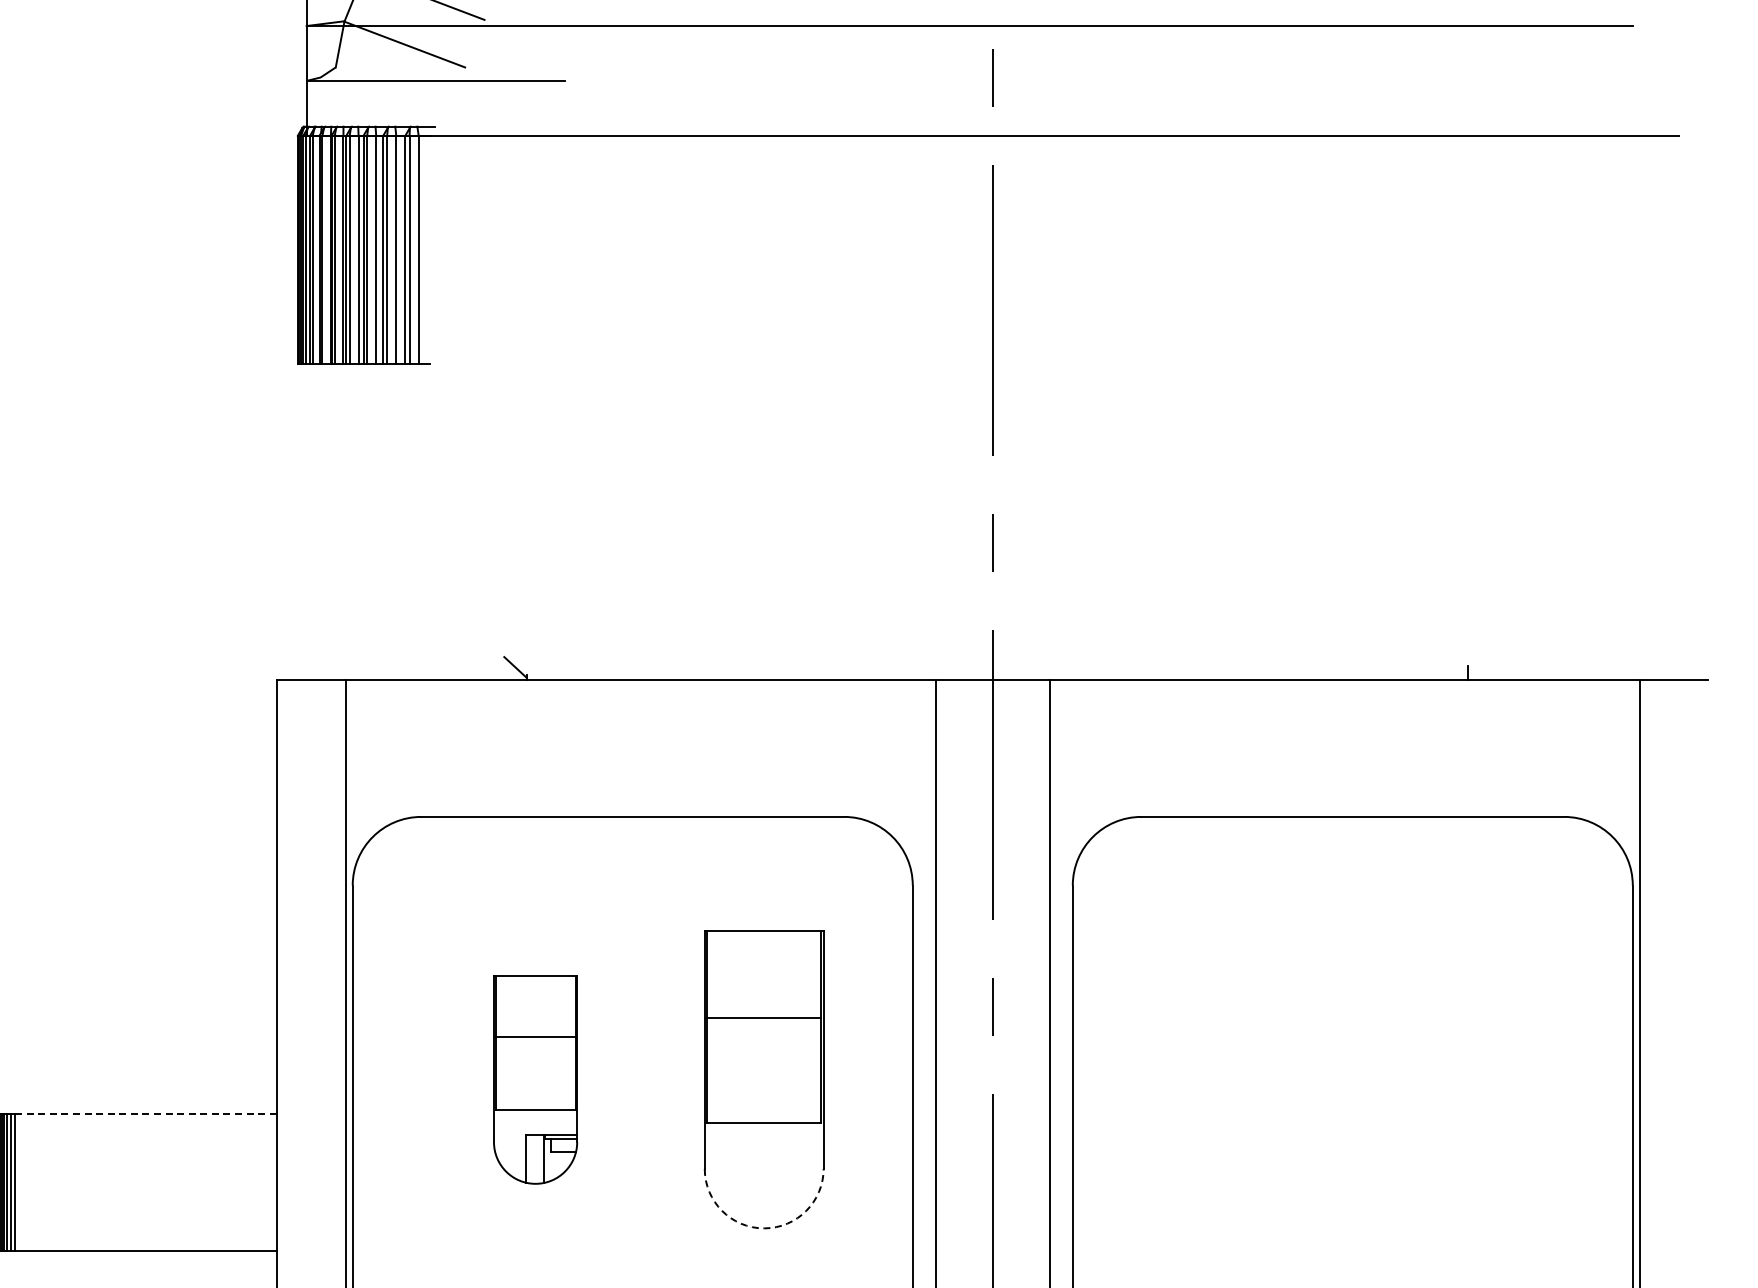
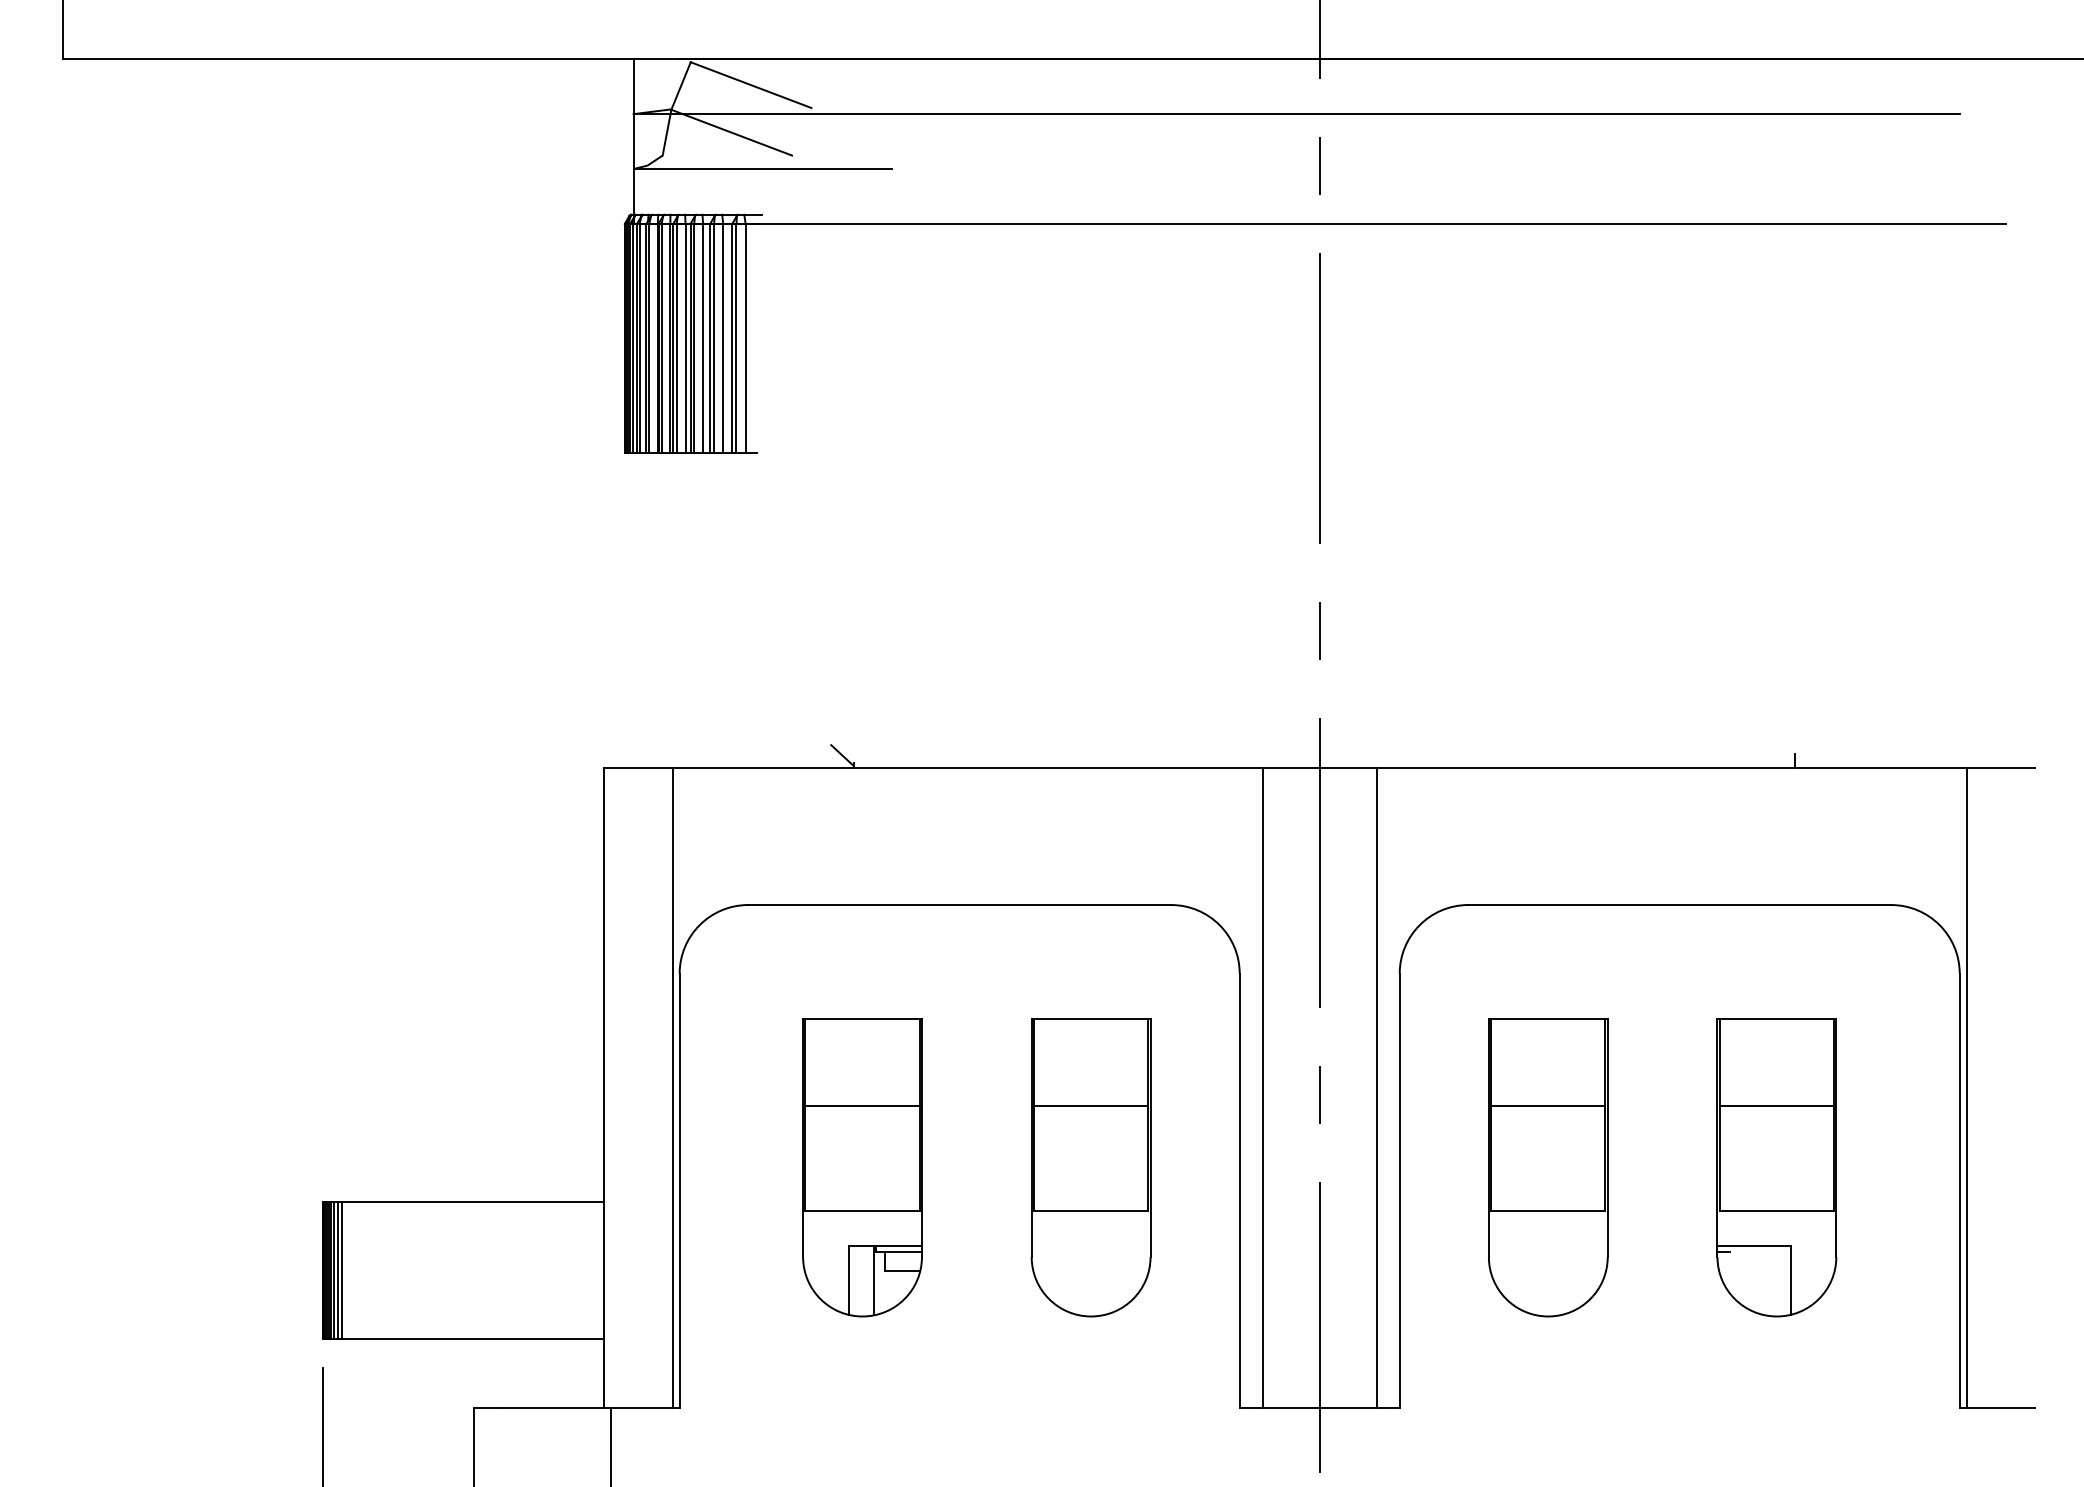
part: (535, 1079) -> (862, 1167), size x1.43
part: (1221, 1079) -> (1548, 1167), added
part: (1449, 1079) -> (1776, 1167), added
line: (146, 1114) -> (473, 1202), dashed -> solid
arc: (764, 1228) -> (1091, 1316), dashed -> solid

